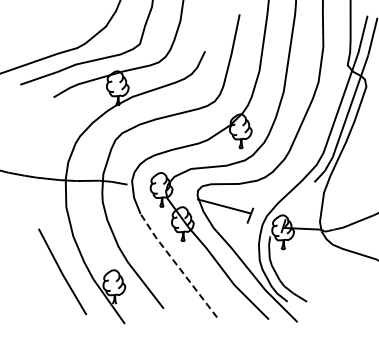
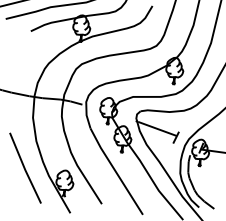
line: (177, 265) -> (115, 171), dashed -> solid

